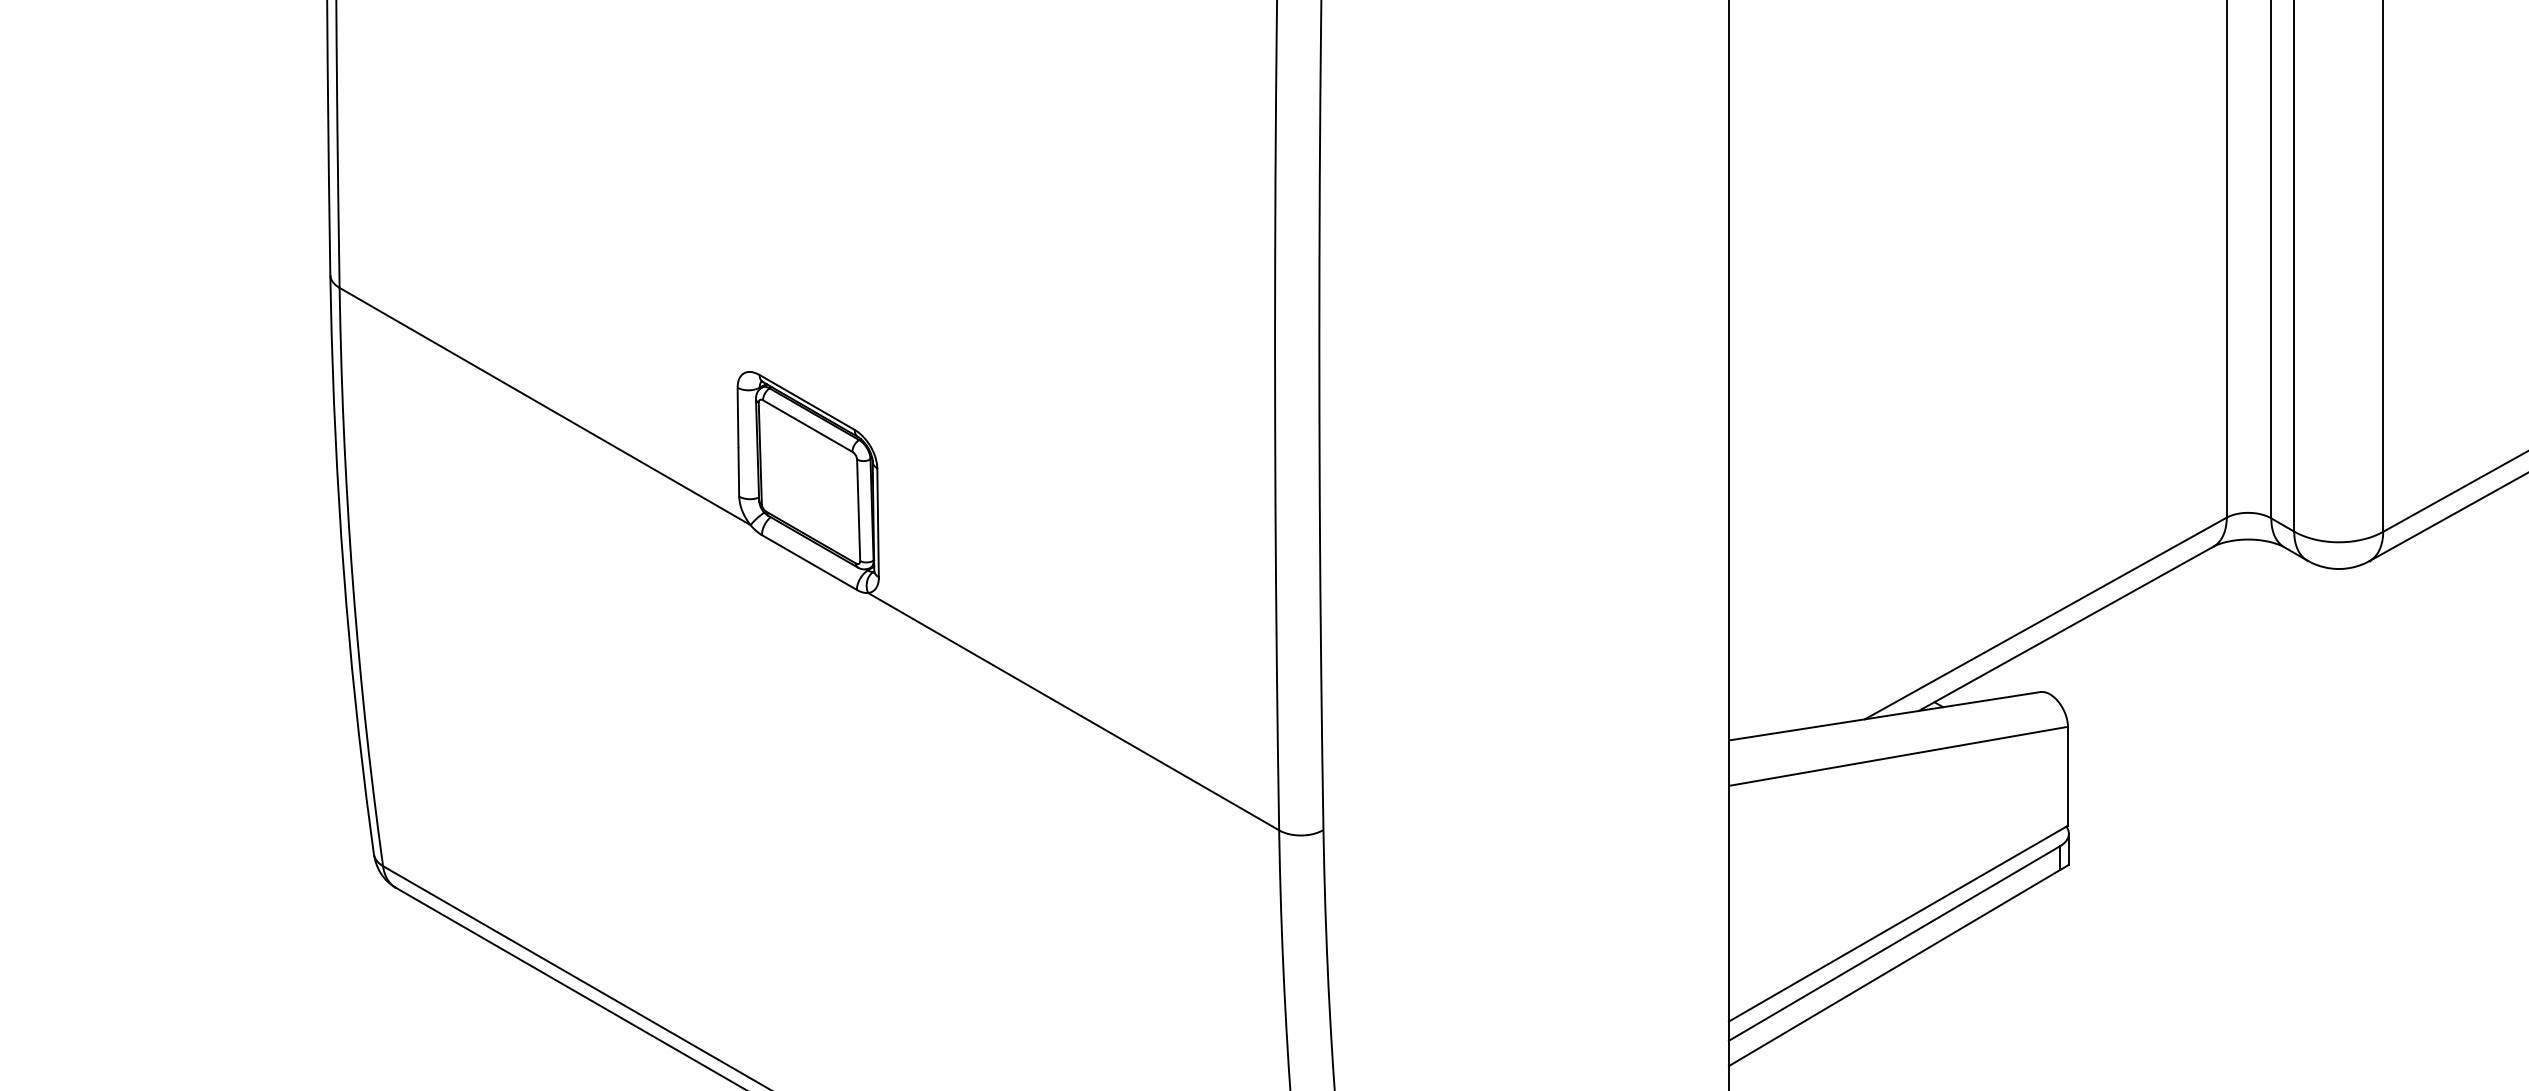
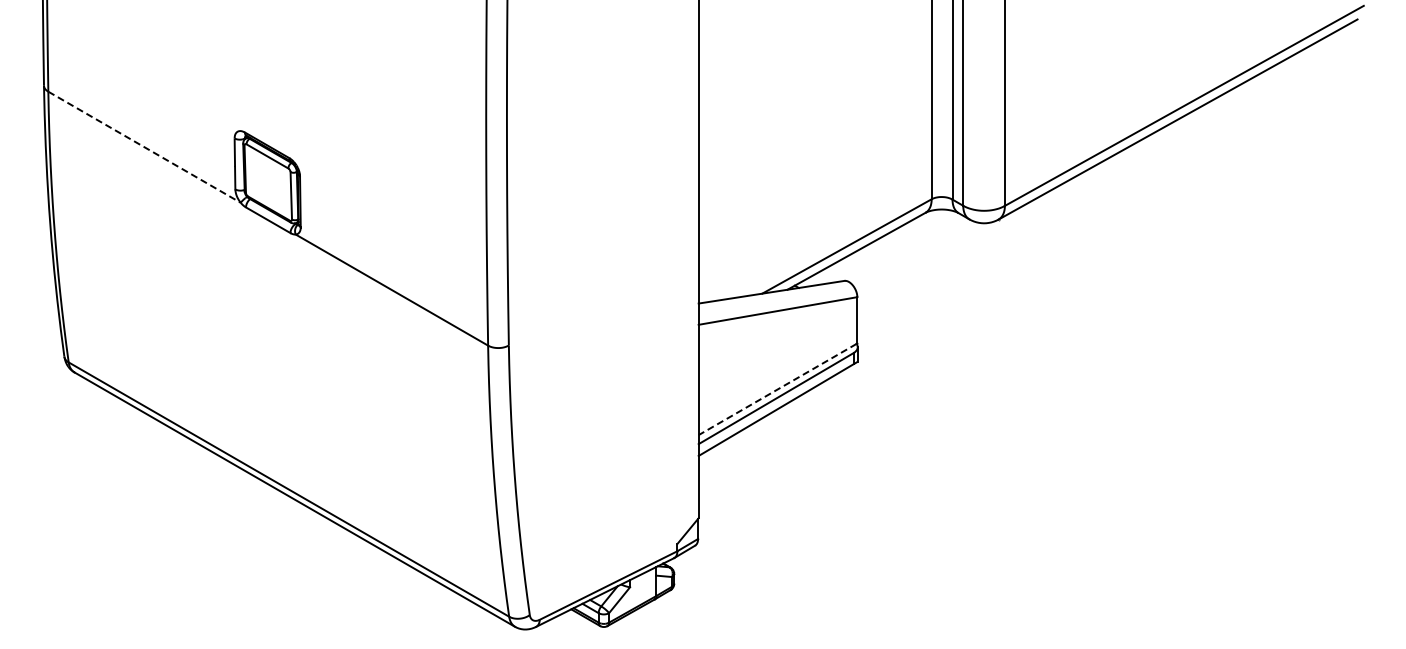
line: (545, 407) -> (144, 147), solid -> dashed
line: (1897, 924) -> (777, 389), solid -> dashed

